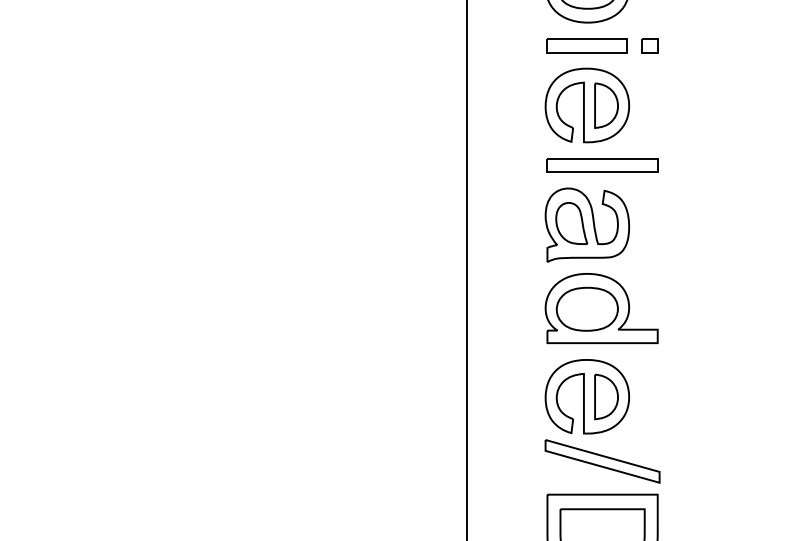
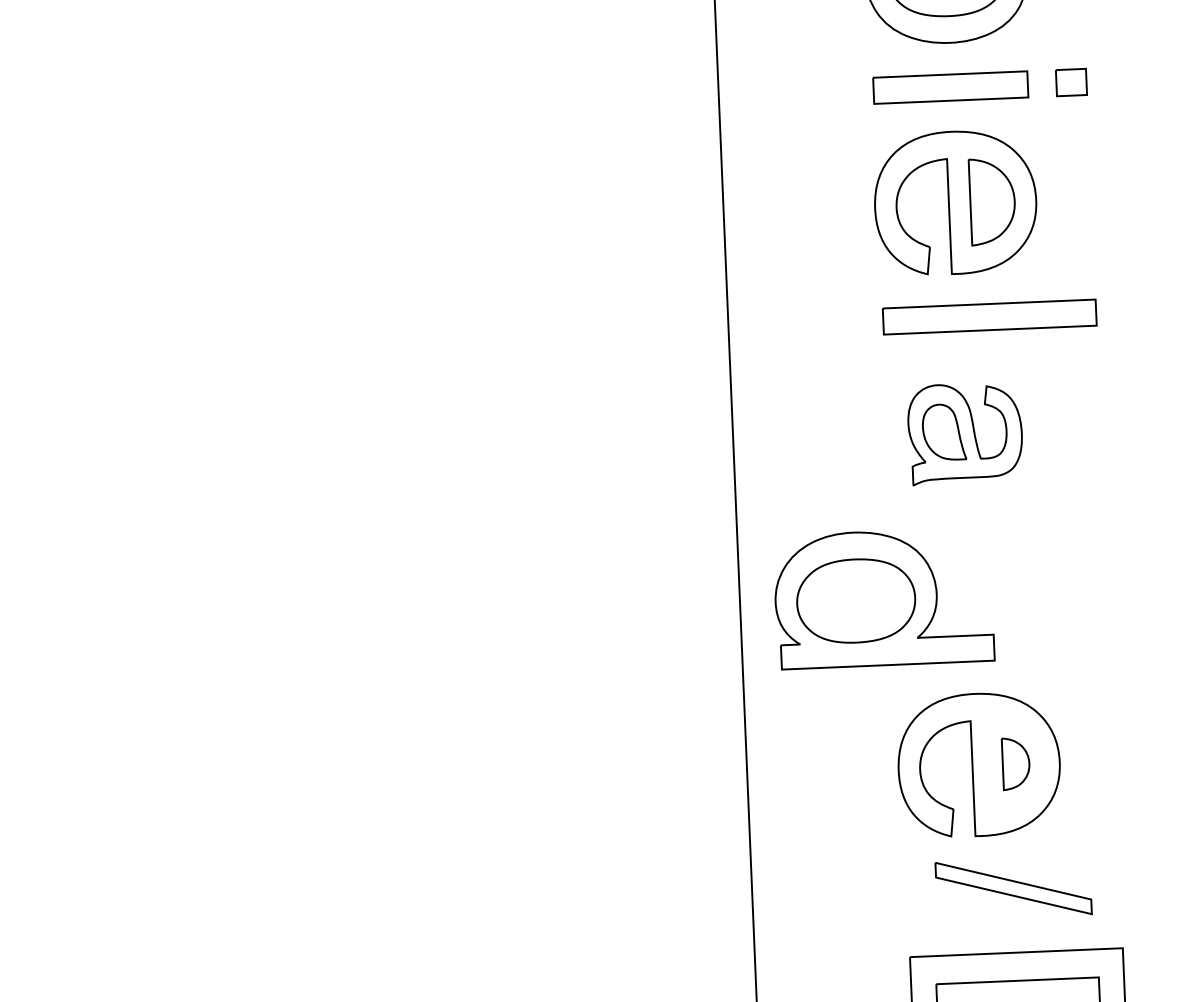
part: (587, 224) -> (965, 432), size x0.7
part: (601, 308) -> (883, 598), moved
part: (606, 396) -> (1016, 762), size x0.6
part: (602, 461) -> (1013, 888), size x0.7

